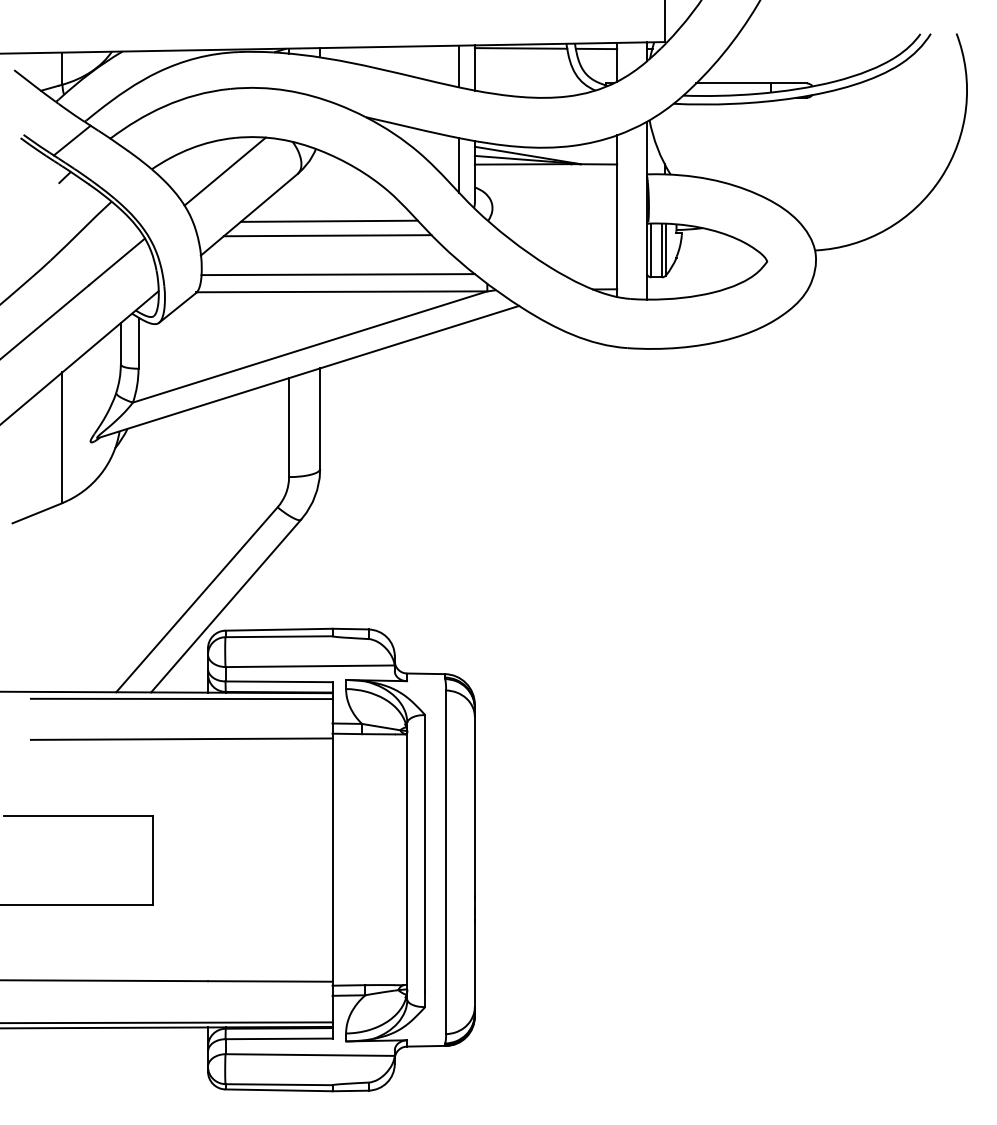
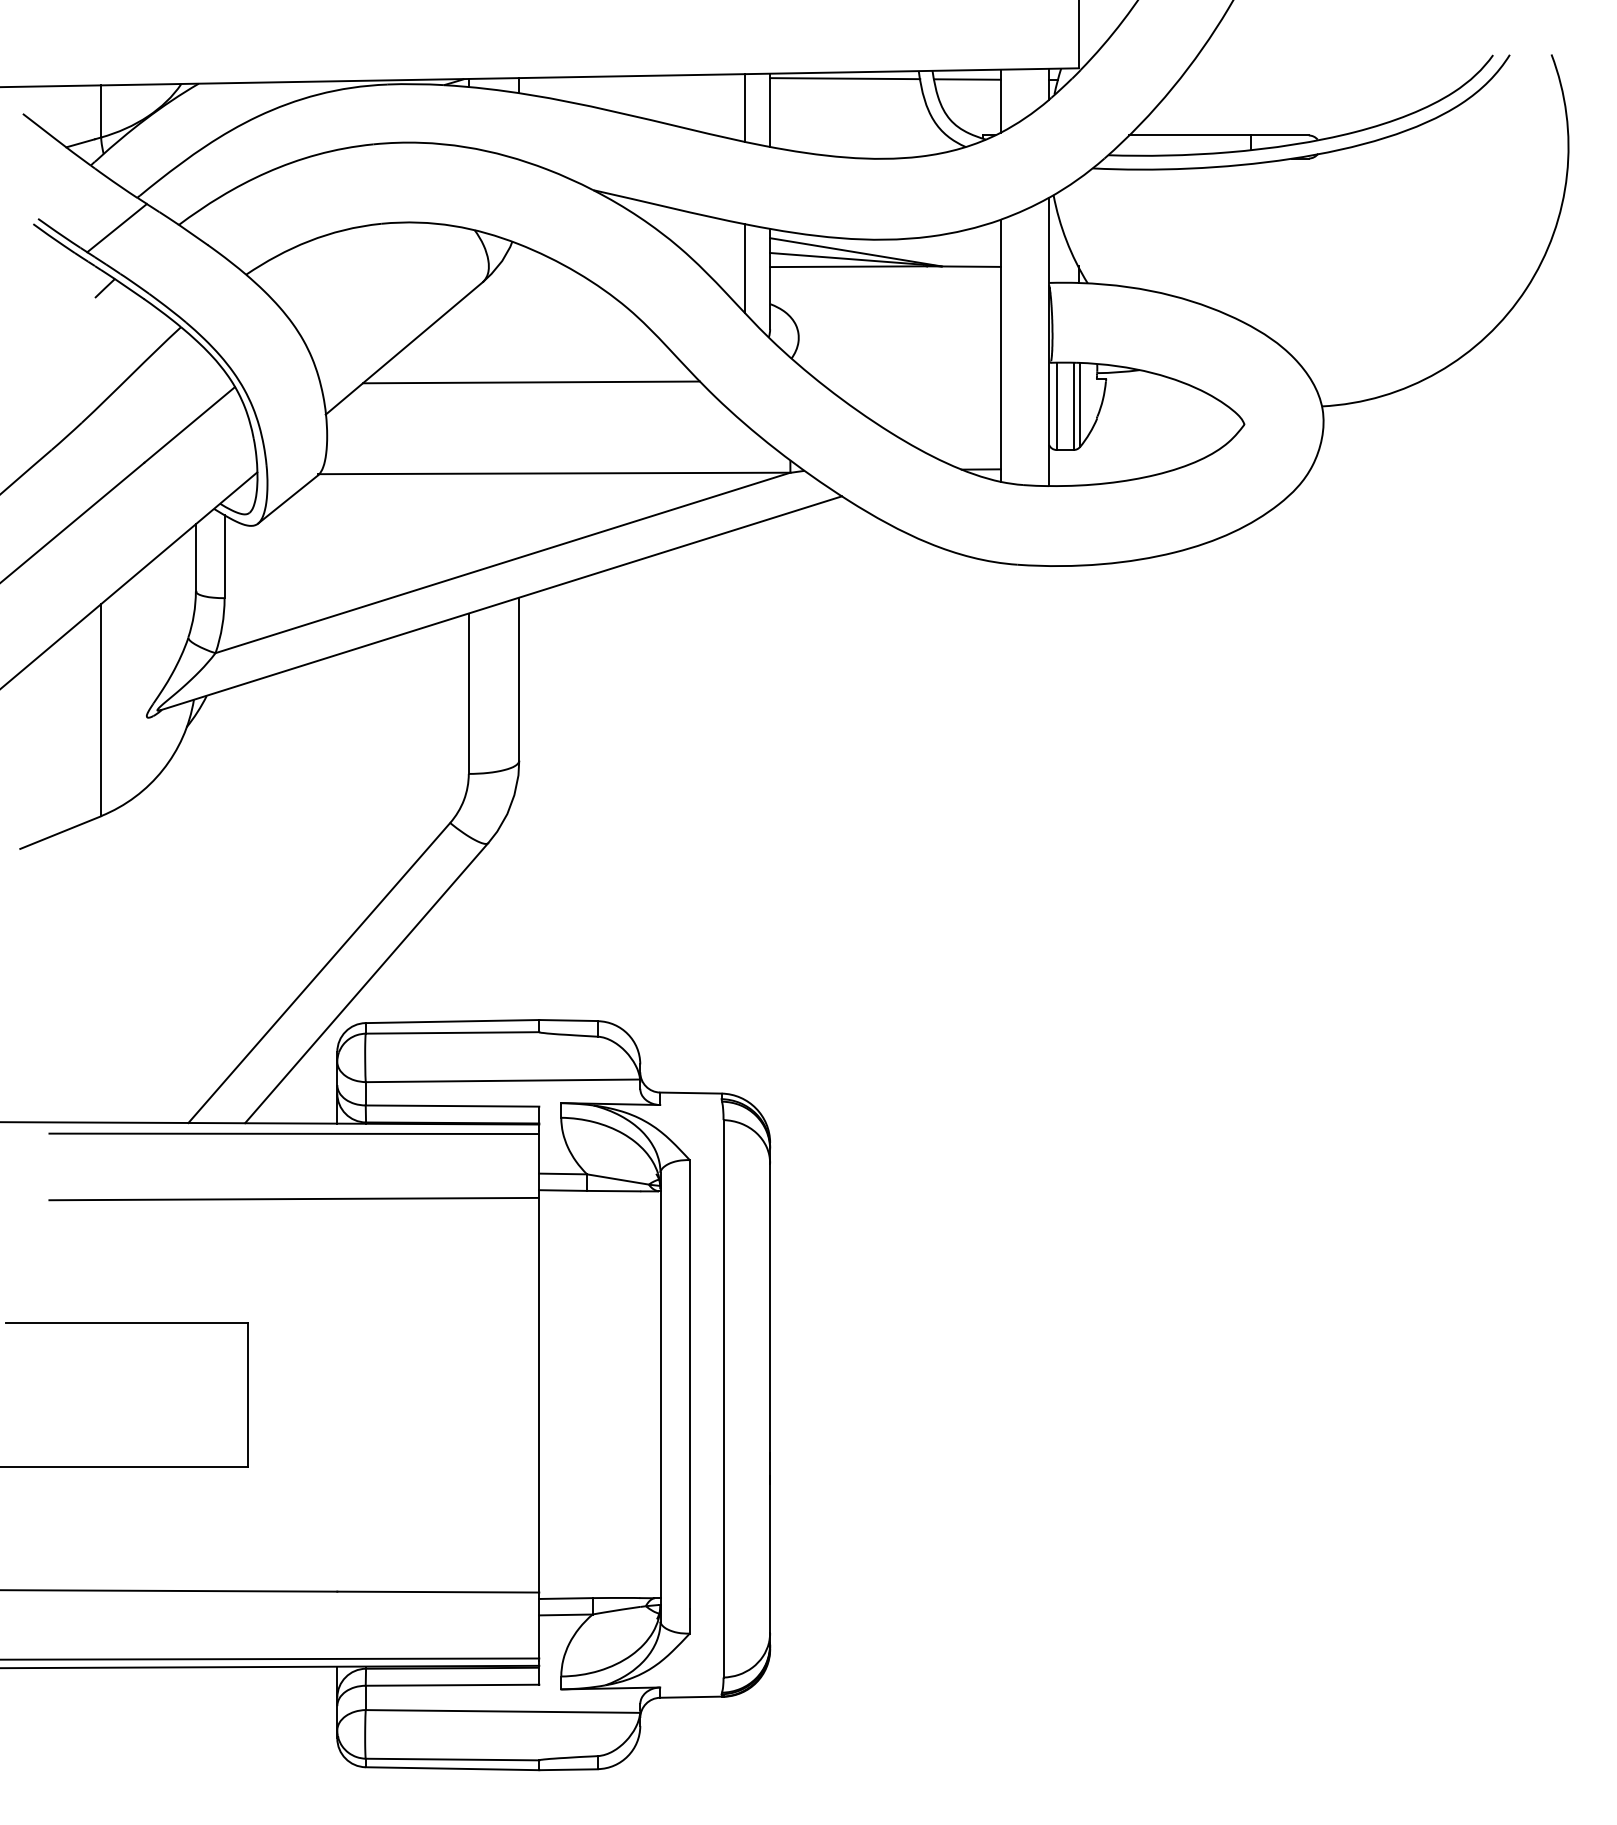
line: (224, 171) -> (364, 278), removed
line: (328, 220) -> (532, 357), removed
line: (337, 274) -> (547, 445), removed

